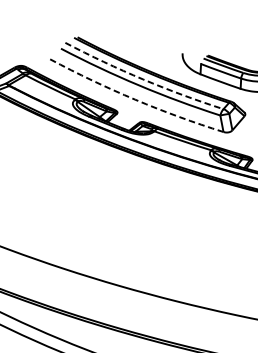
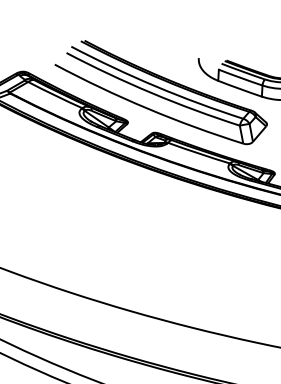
arc: (142, 79) -> (155, 86), dashed -> solid
arc: (135, 99) -> (147, 108), dashed -> solid

